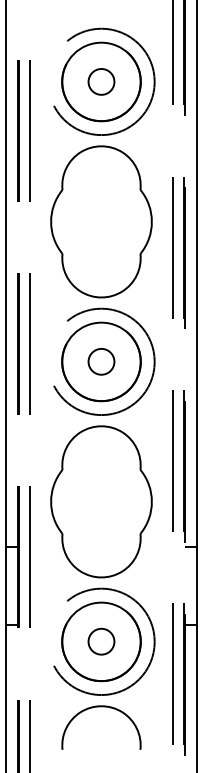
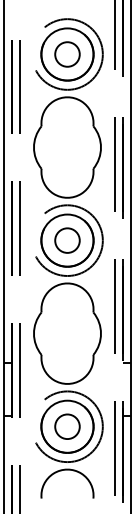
circle: (101, 81) -> (67, 54), size x1.43
circle: (101, 361) -> (67, 240), size x1.43
circle: (101, 641) -> (67, 426), size x1.43

